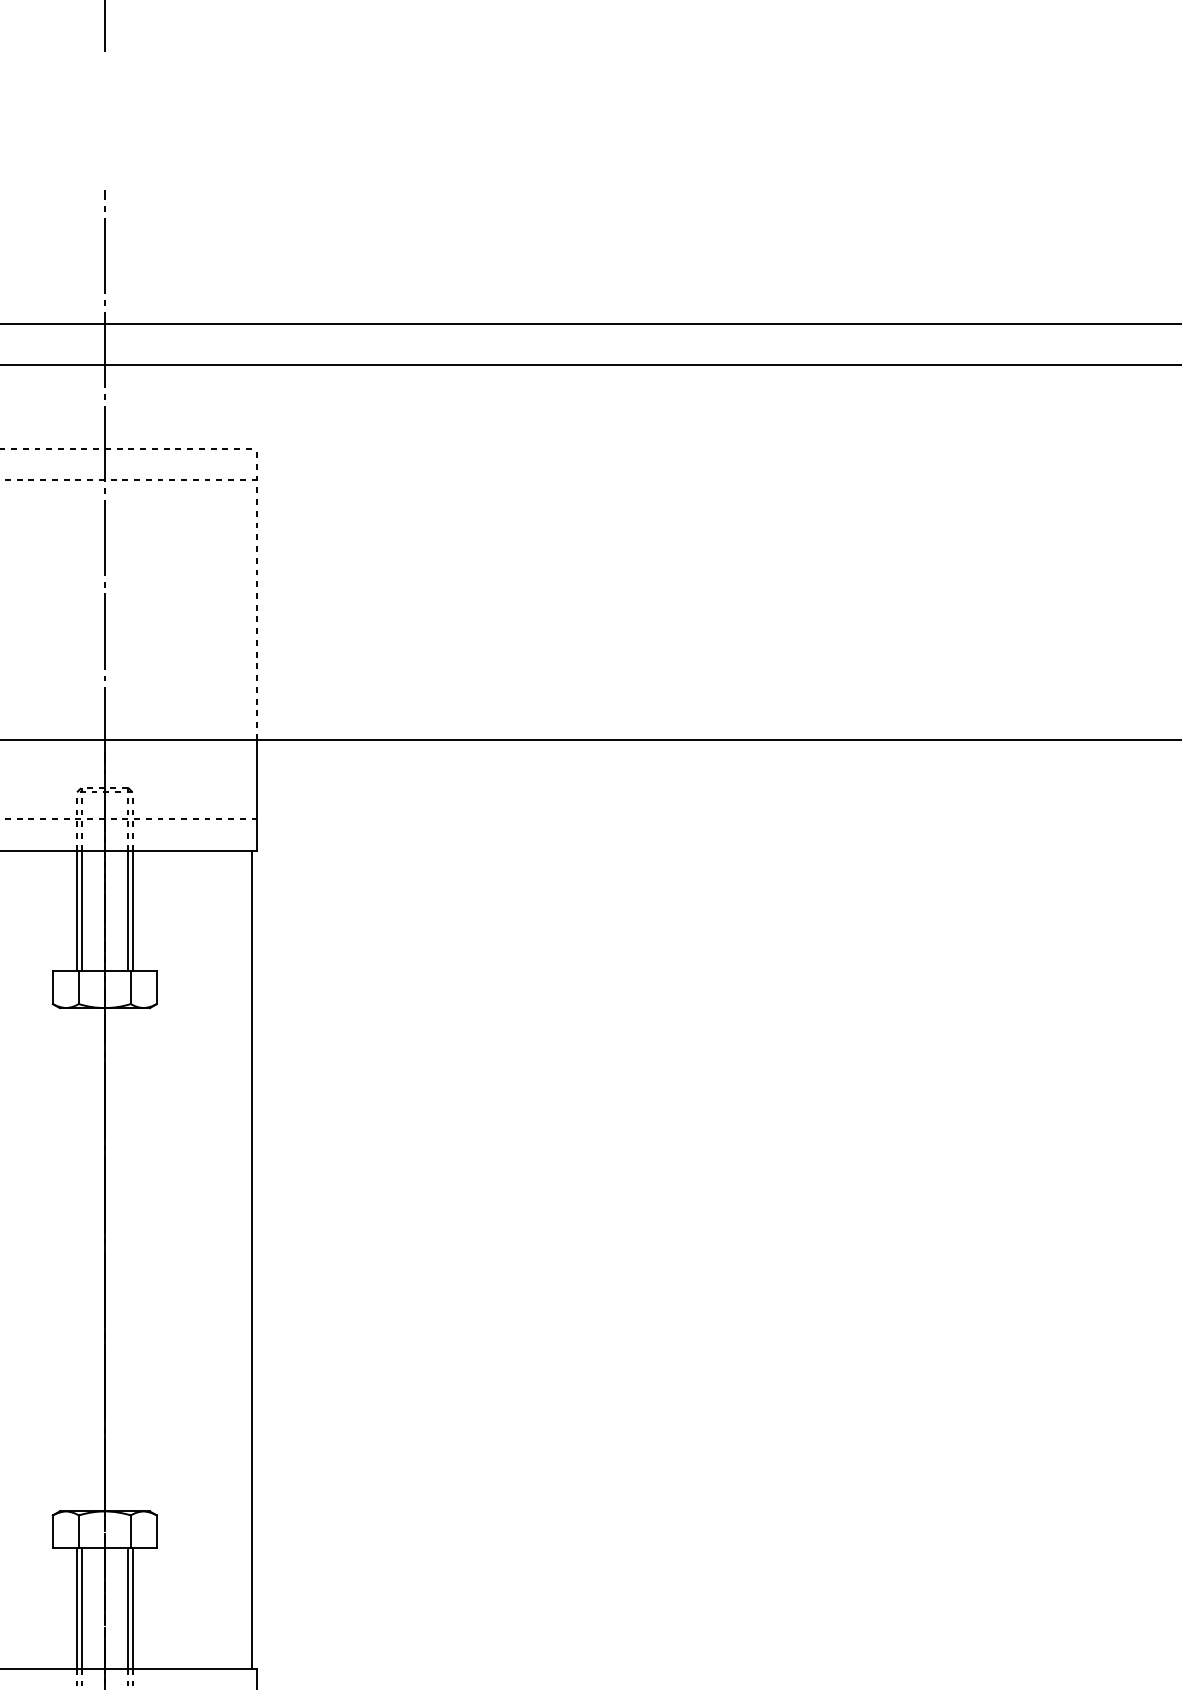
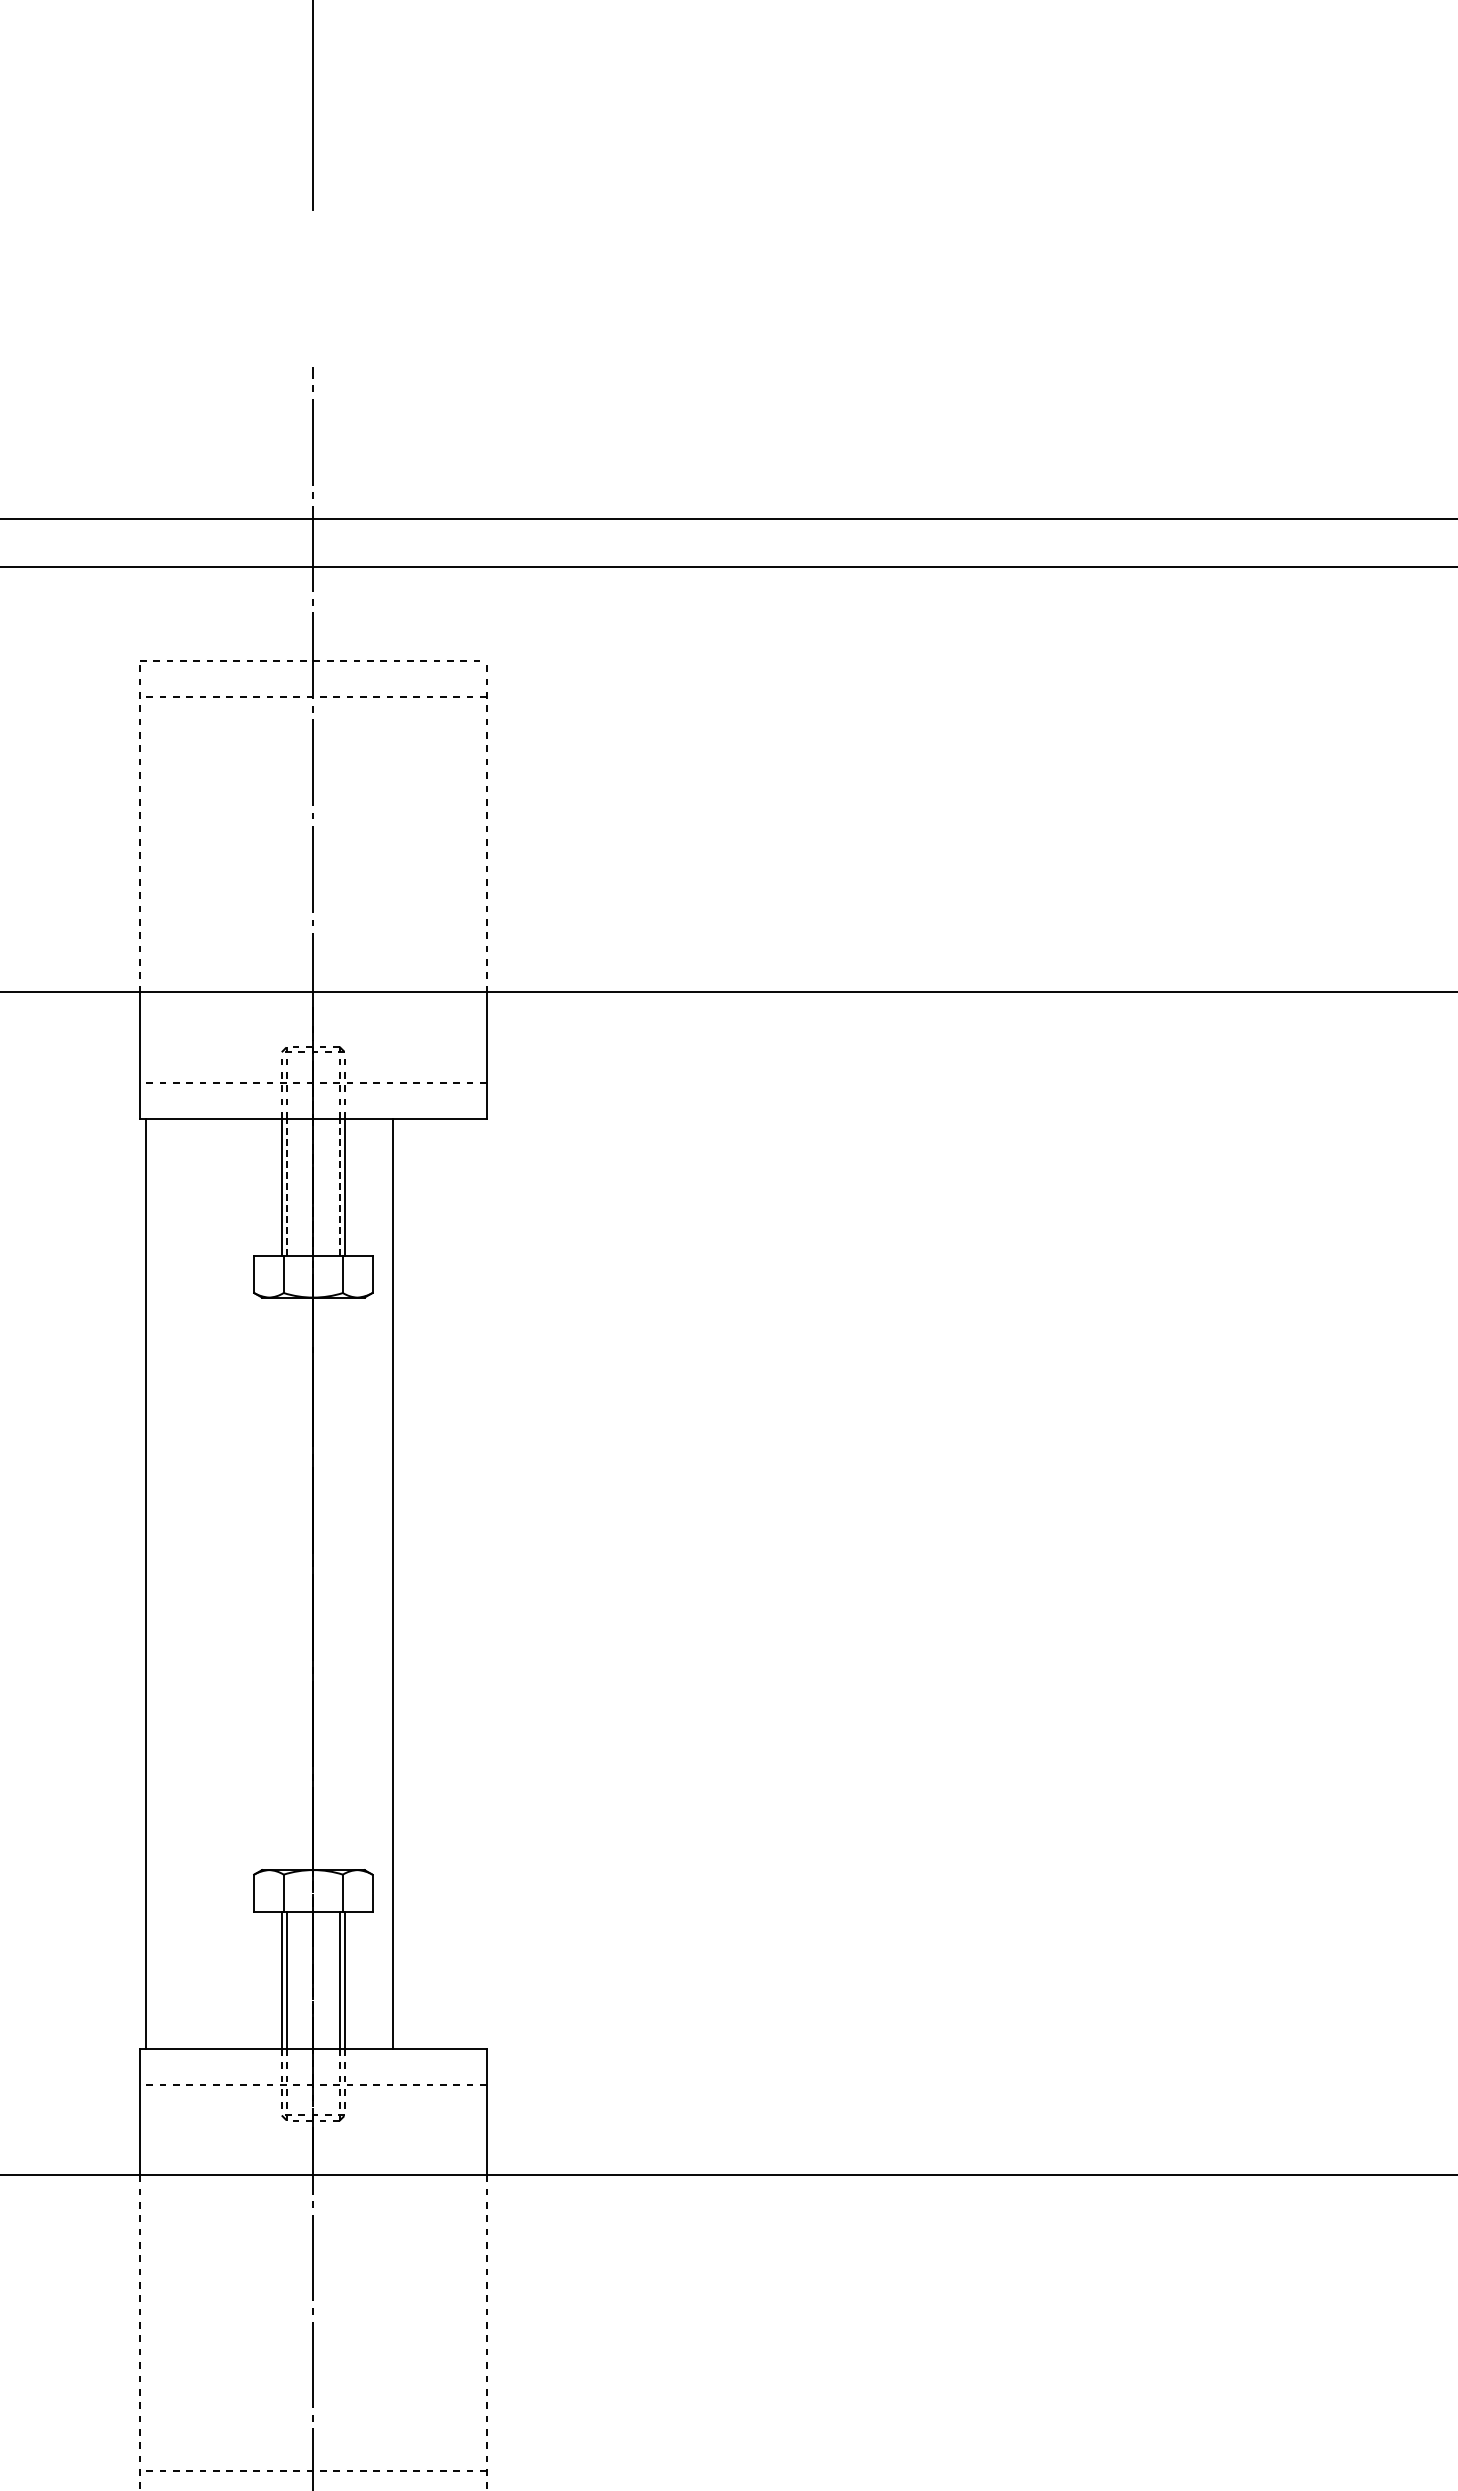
line: (82, 911) -> (287, 1187), solid -> dashed
line: (127, 911) -> (339, 1187), solid -> dashed
line: (251, 1259) -> (392, 1583), moved

